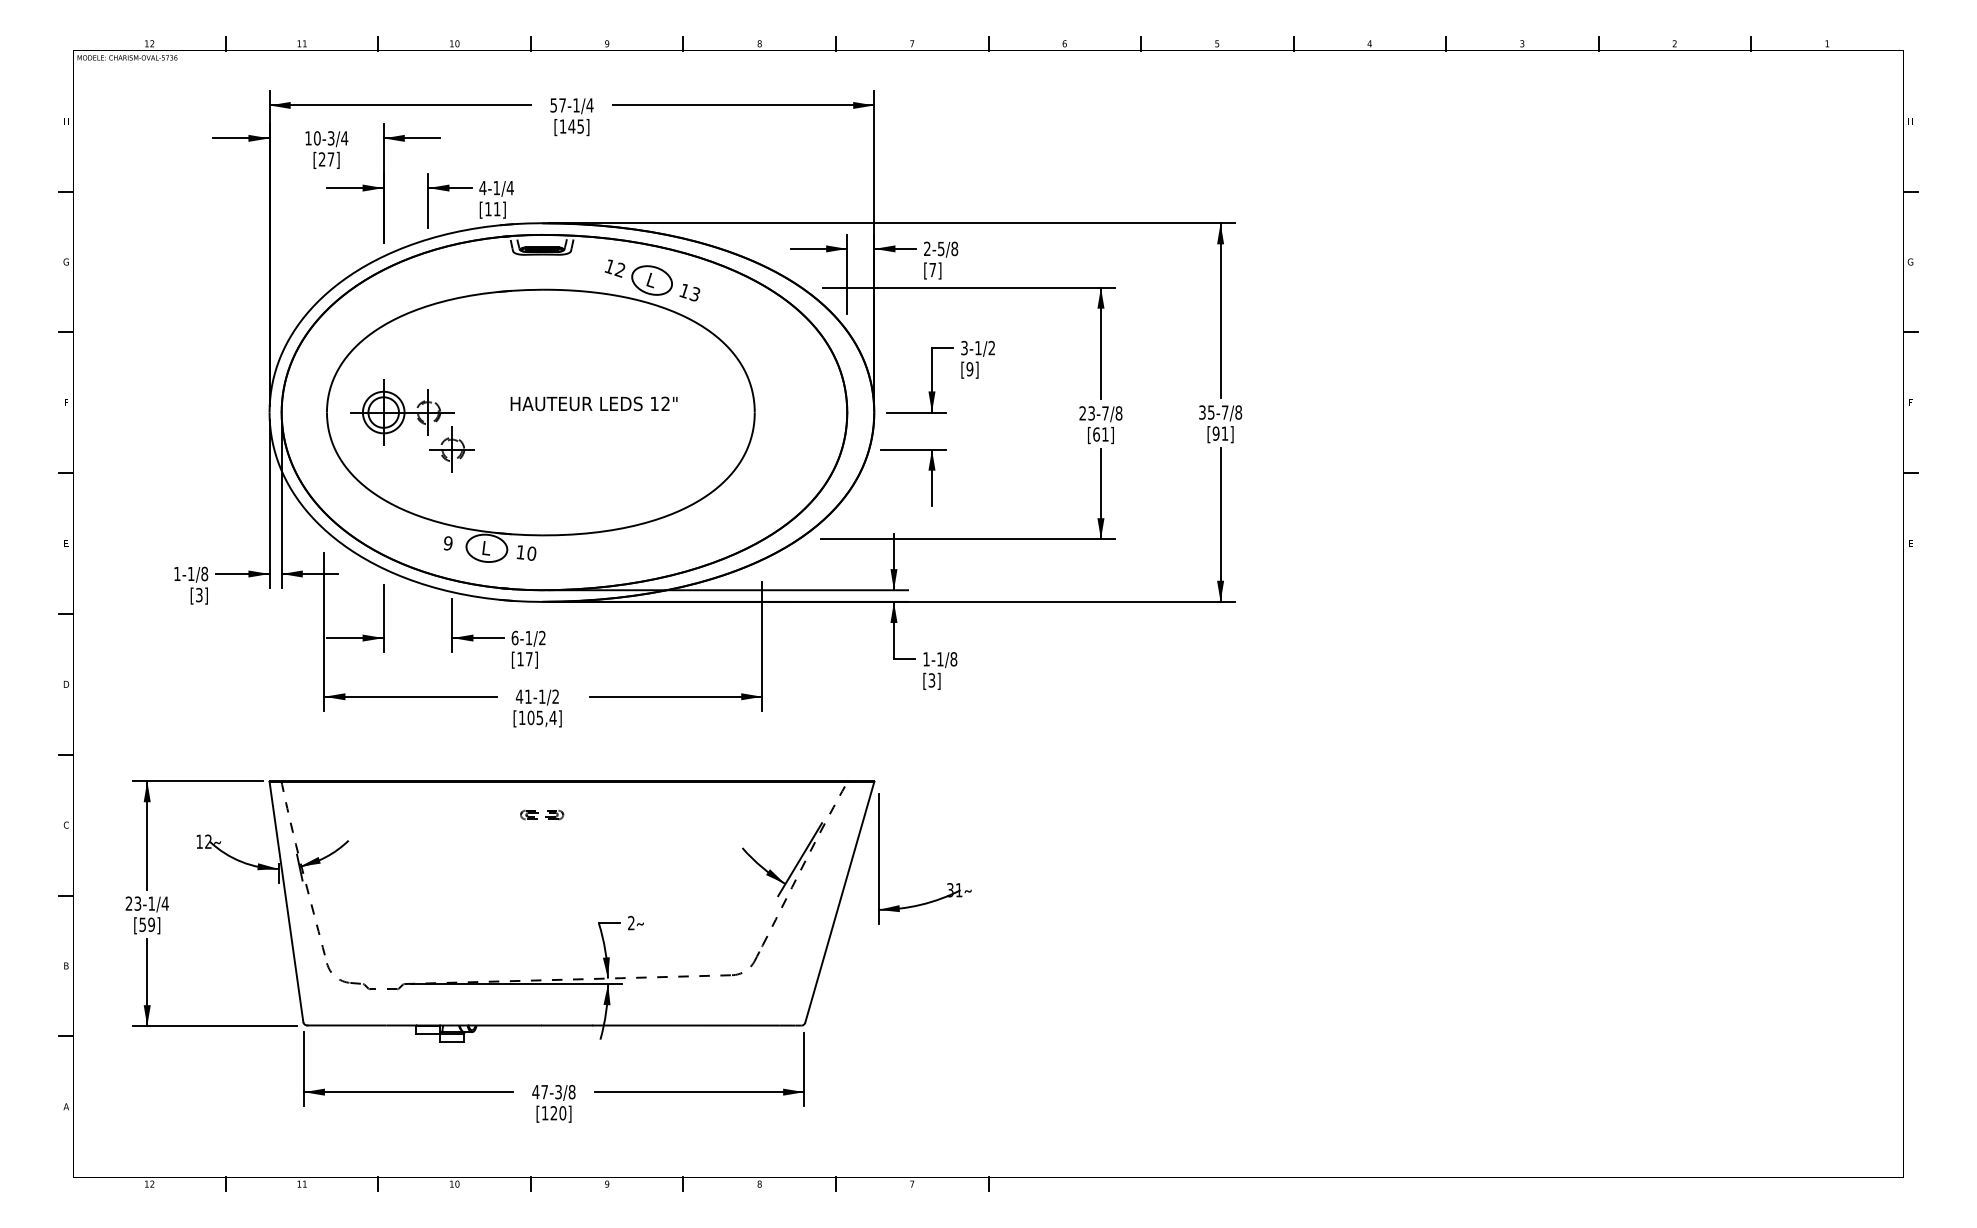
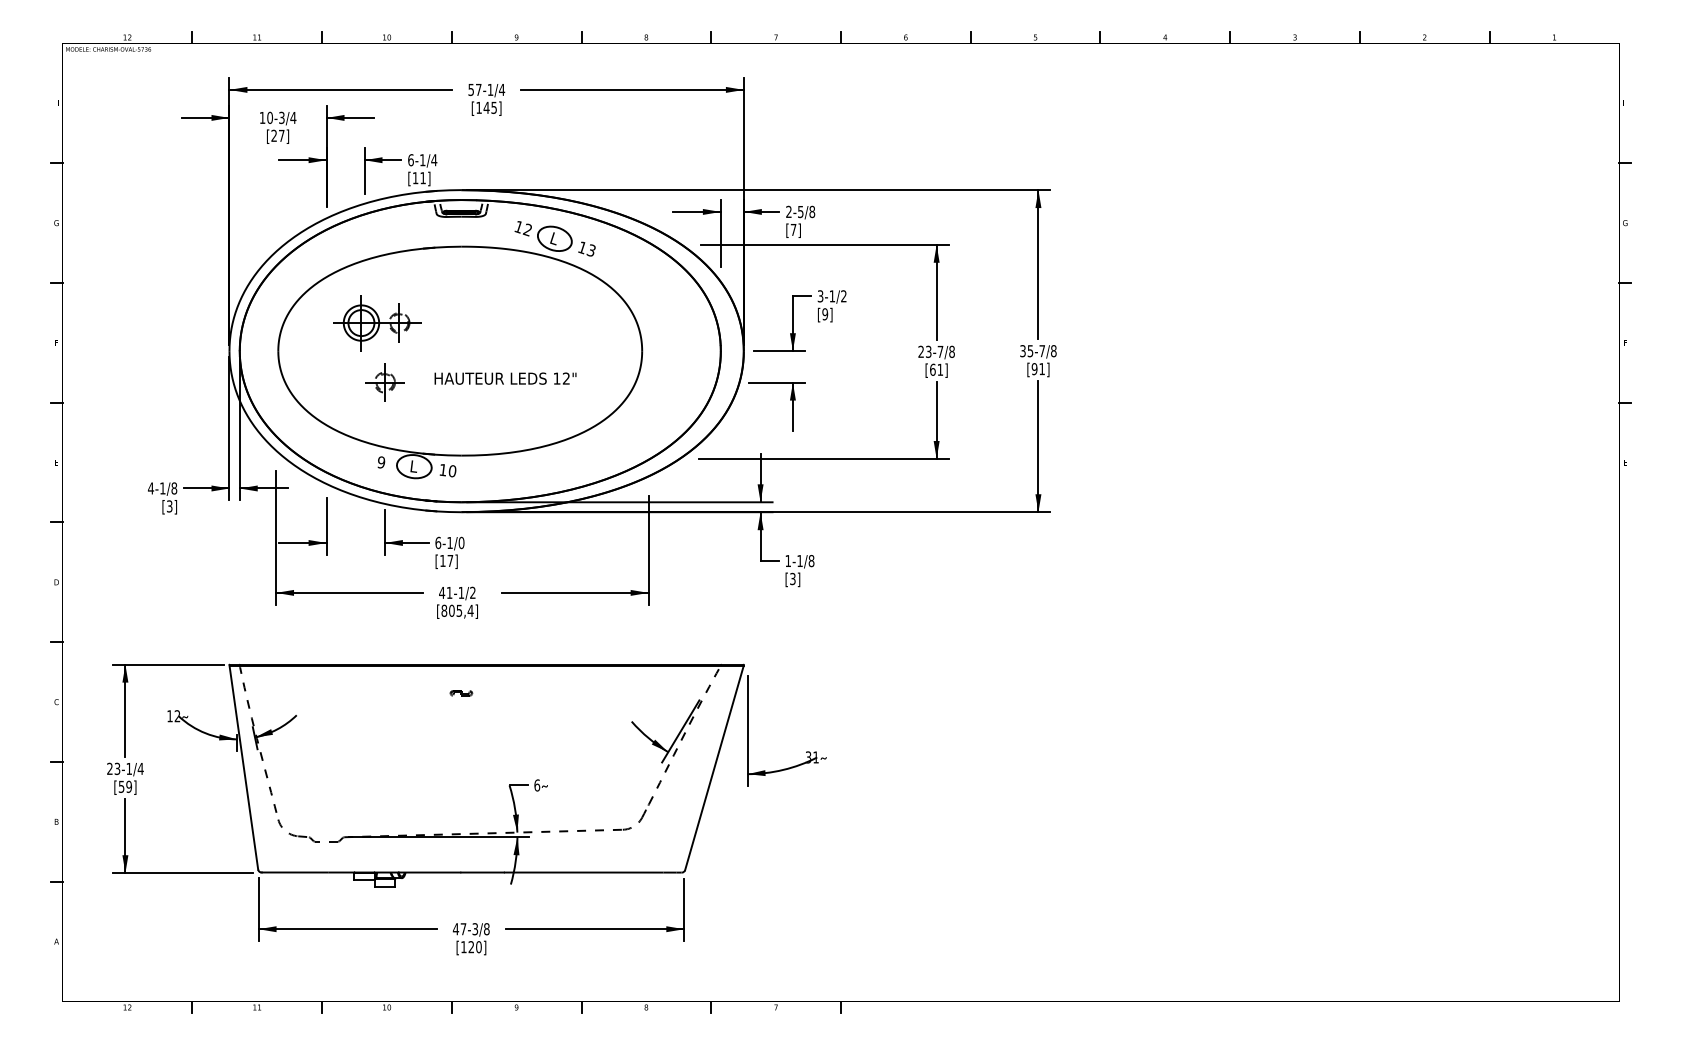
text: (482, 187) -> (410, 159), 4-1/4 -> 6-1/4
text: (593, 403) -> (505, 378), moved
part: (402, 412) -> (377, 323), moved
text: (176, 573) -> (150, 488), 1-1/8 -> 4-1/8
text: (542, 637) -> (461, 542), 6-1/2 -> 6-1/0
text: (521, 717) -> (443, 610), [105,4] -> [805,4]
part: (542, 814) -> (461, 693), size x0.6
text: (631, 923) -> (537, 785), 2 -> 6

